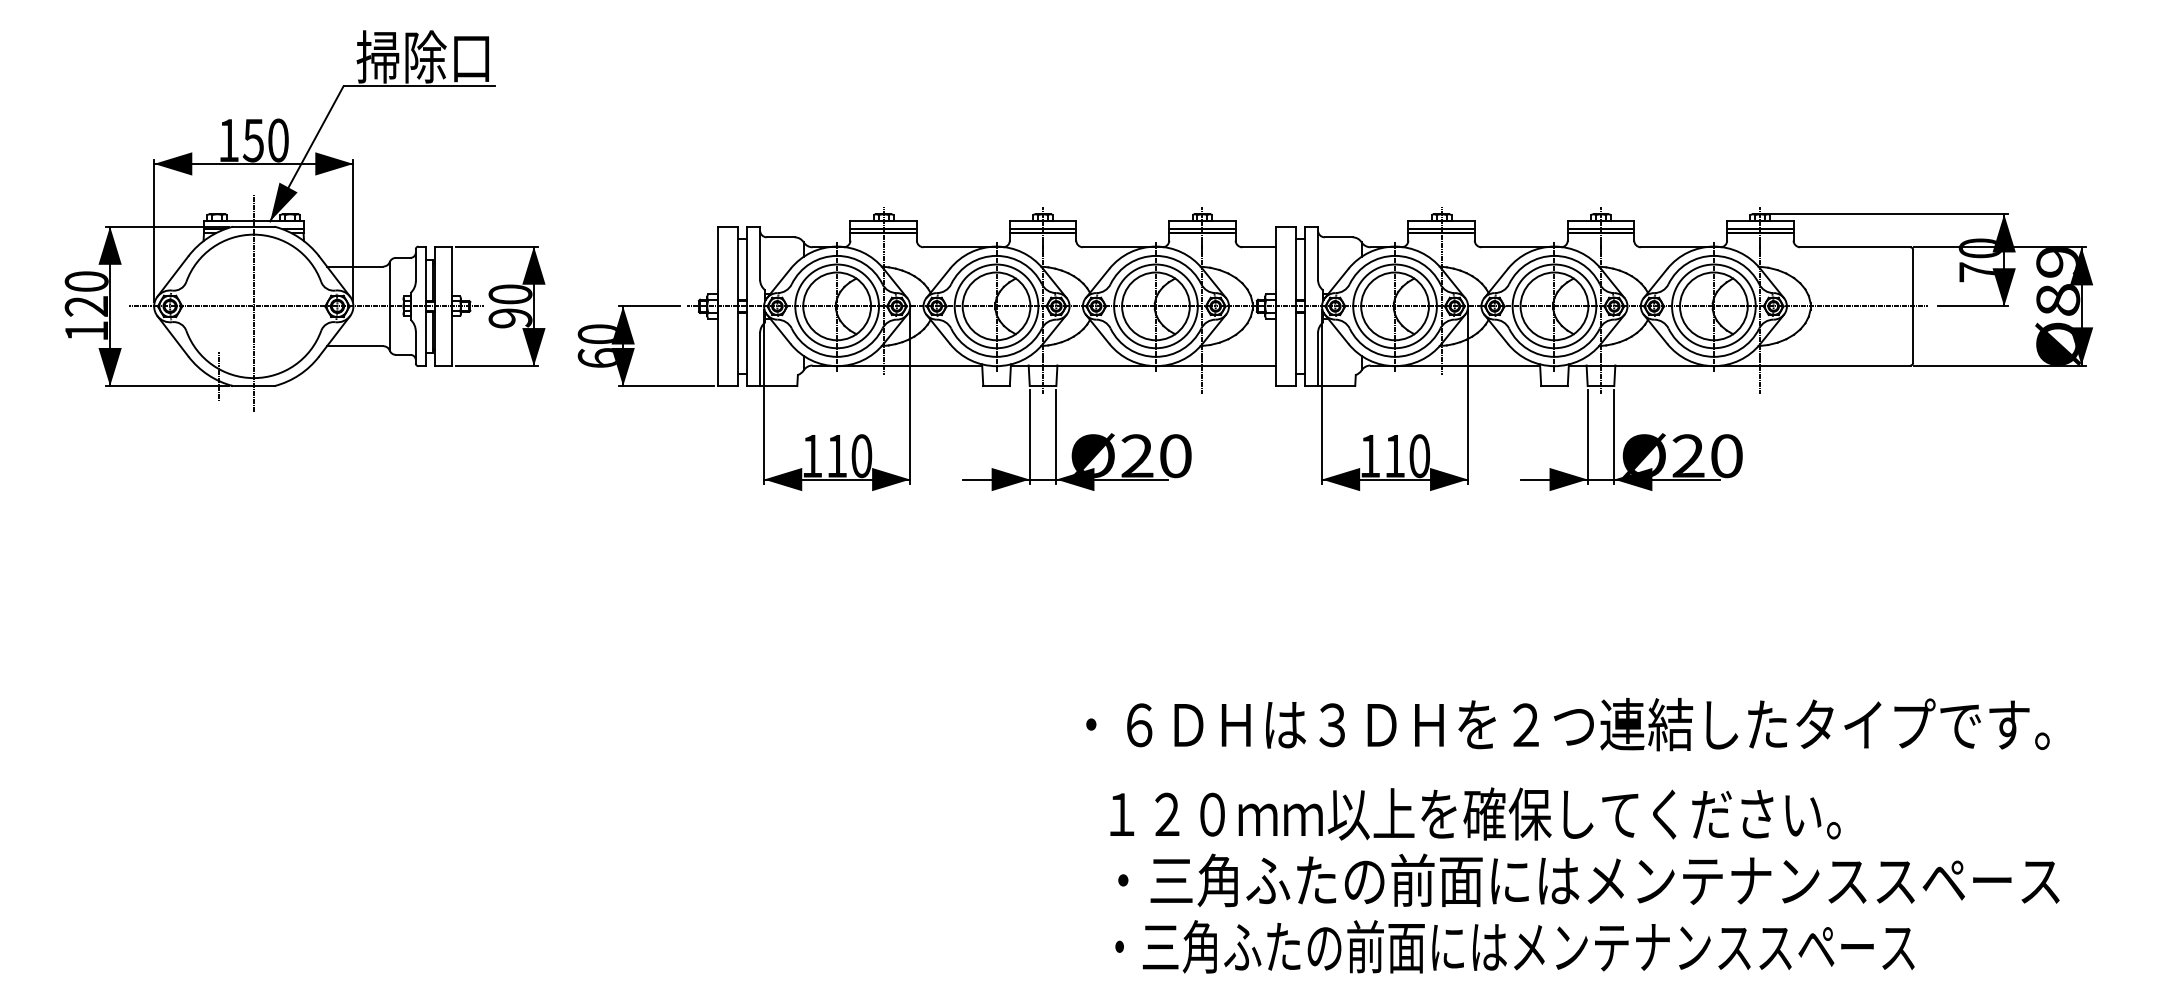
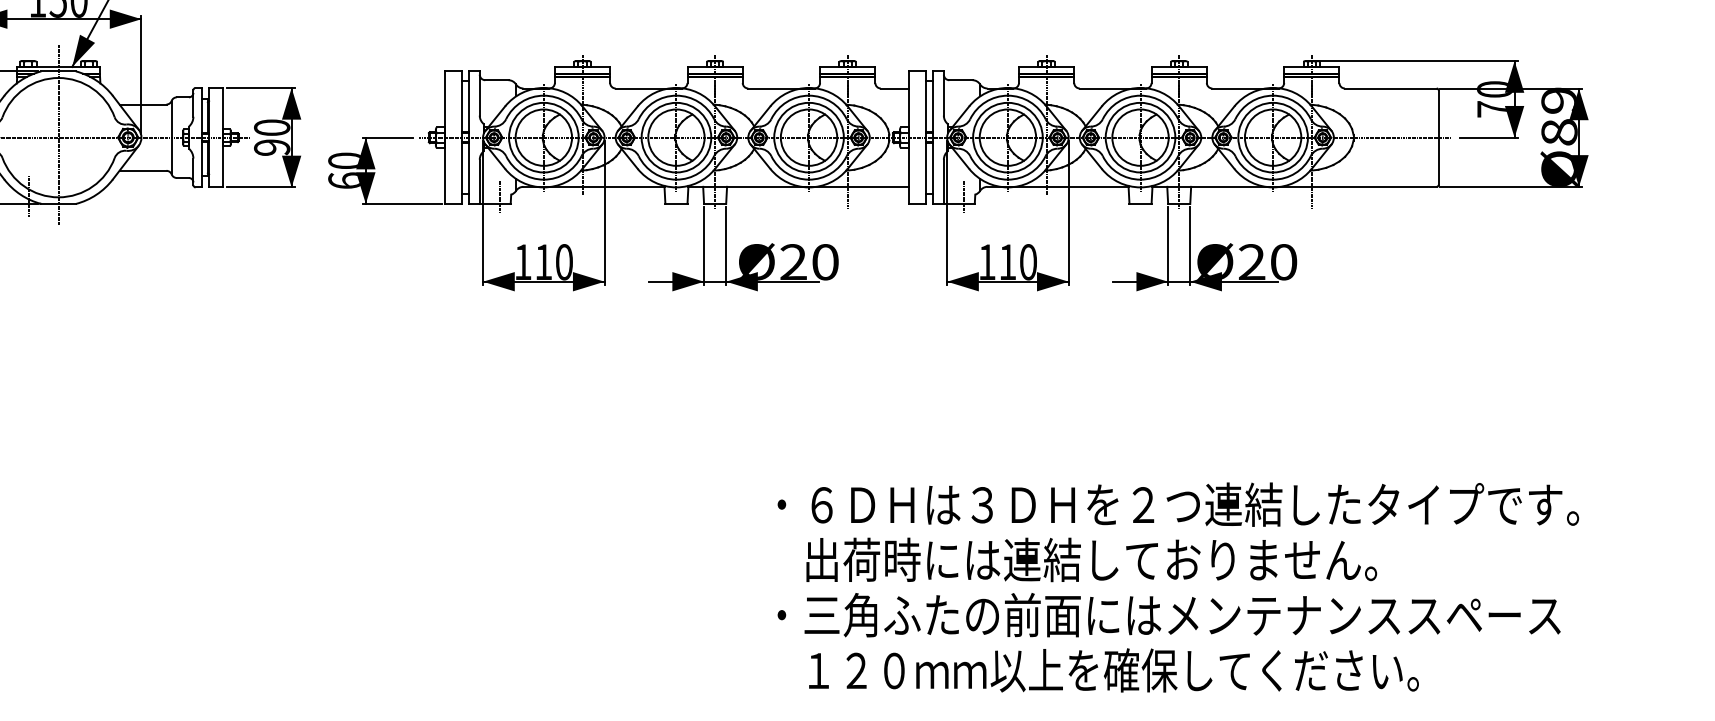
line: (784, 377) -> (500, 196), added
line: (1341, 377) -> (963, 196), added
text: (1567, 724) -> (1177, 504), moved
text: (1475, 813) -> (1074, 559), １２０ｍｍ以上を確保してください。 -> 出荷時には連結しておりません。
text: (1514, 946) -> (1107, 670), ・三角ふたの前面にはメンテナンススペース -> １２０ｍｍ以上を確保してください。

